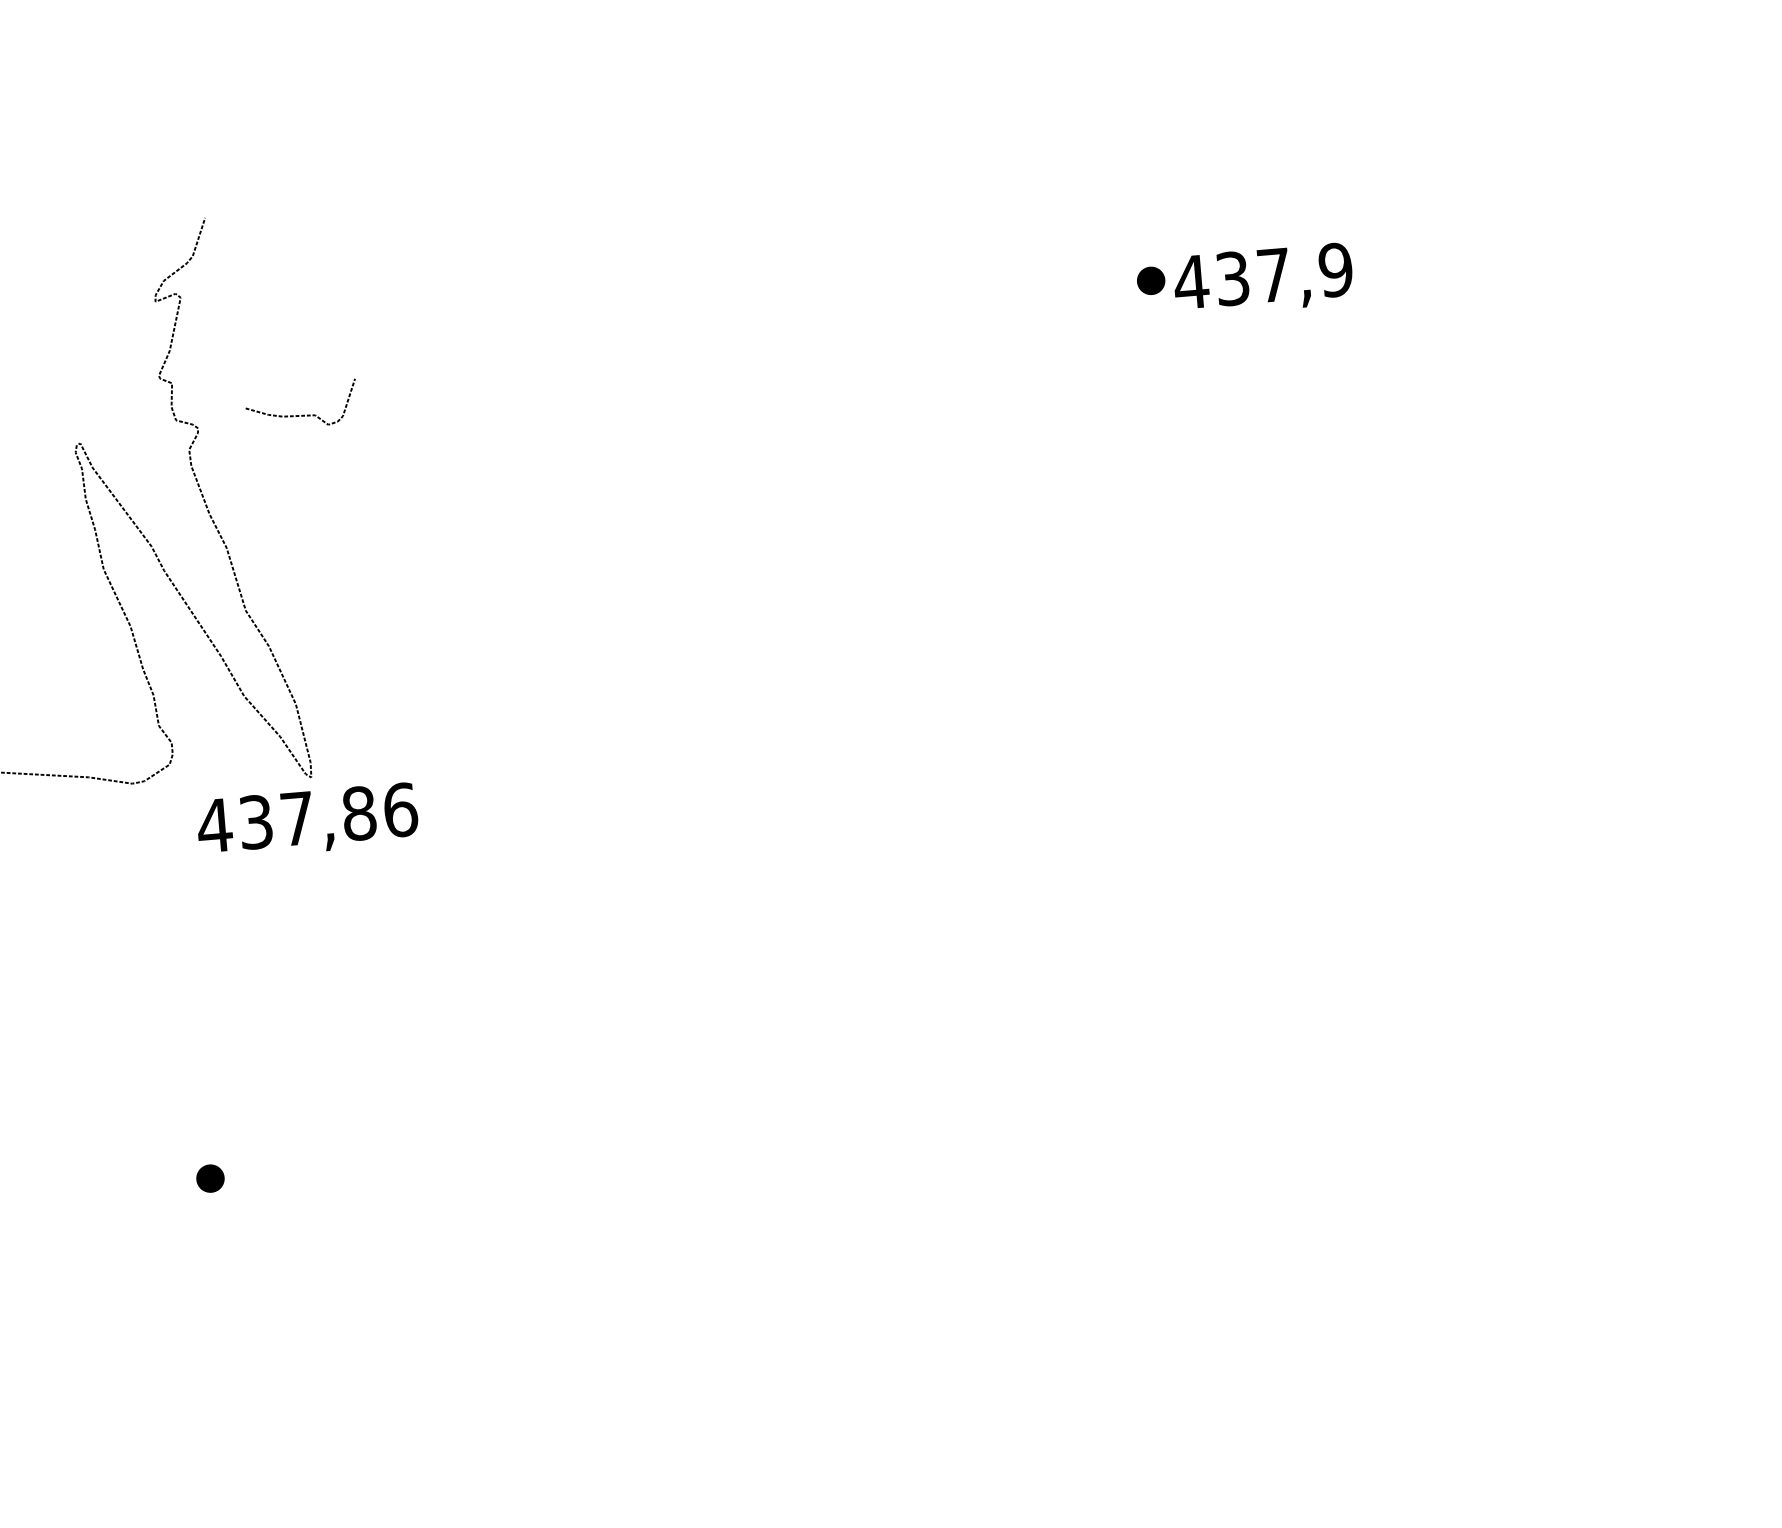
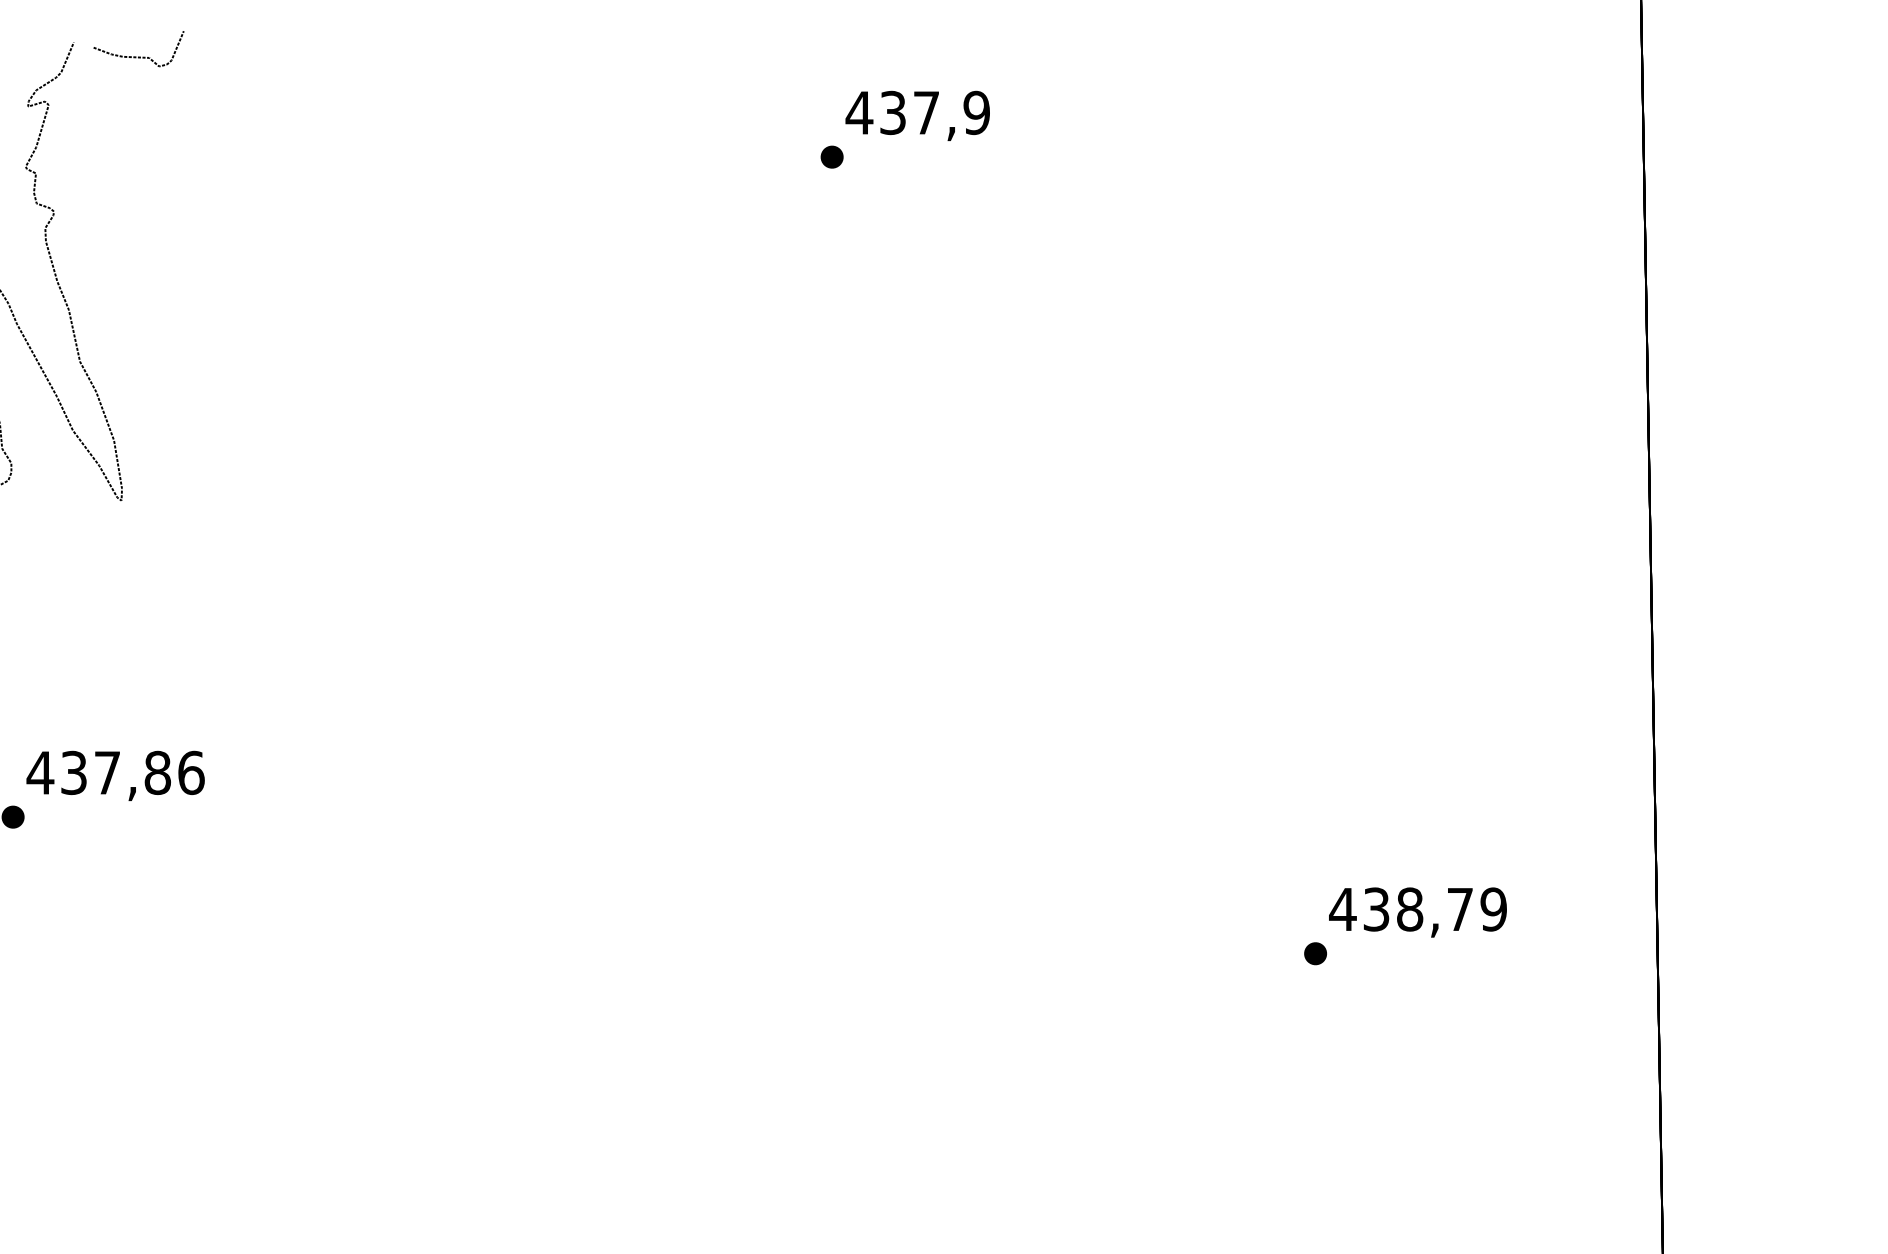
text: (1263, 279) -> (917, 115), moved
curve: (301, 414) -> (138, 56), moved
text: (307, 821) -> (115, 775), moved

